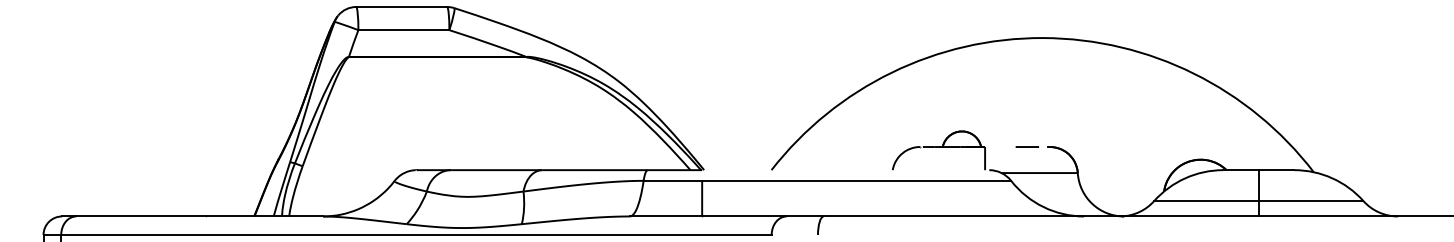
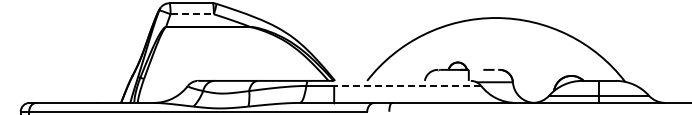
line: (404, 30) -> (192, 14), solid -> dashed
line: (856, 179) -> (407, 85), solid -> dashed

